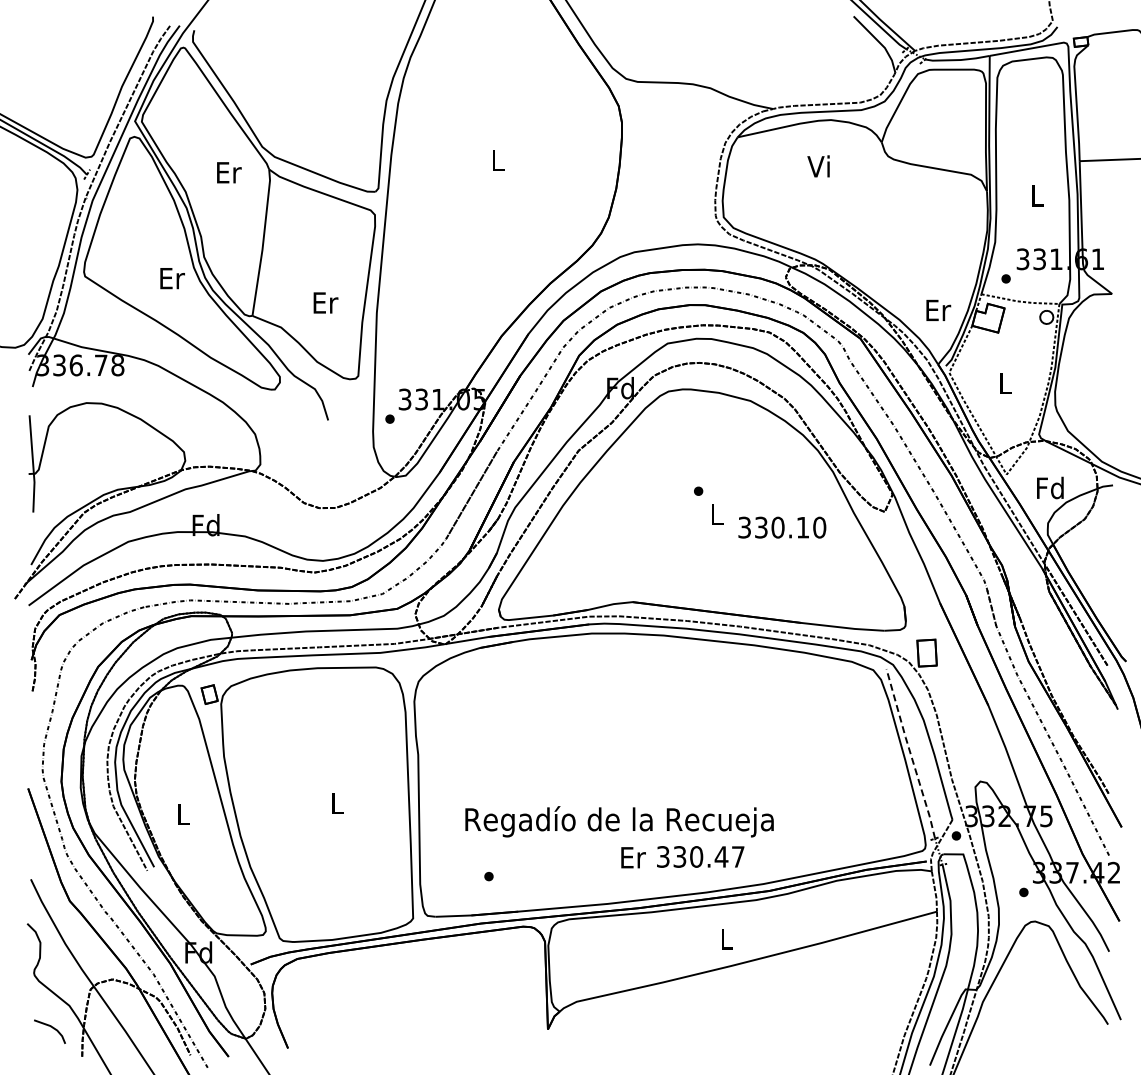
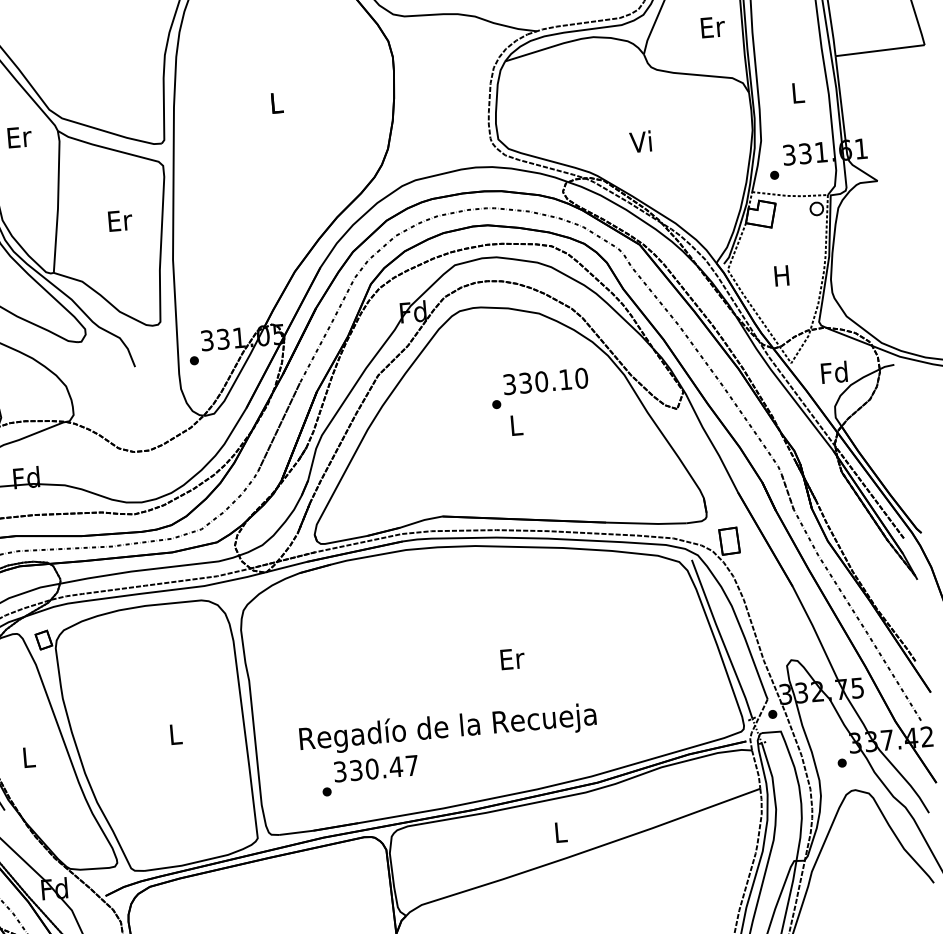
text: (818, 166) -> (640, 141), moved
text: (325, 302) -> (119, 220), moved
text: (938, 309) -> (712, 26), moved
text: (1004, 383) -> (781, 275), L -> H
text: (782, 527) -> (545, 381), moved
line: (910, 753) -> (721, 639), dashed -> solid
text: (700, 856) -> (375, 768), moved
text: (633, 857) -> (512, 658), moved

